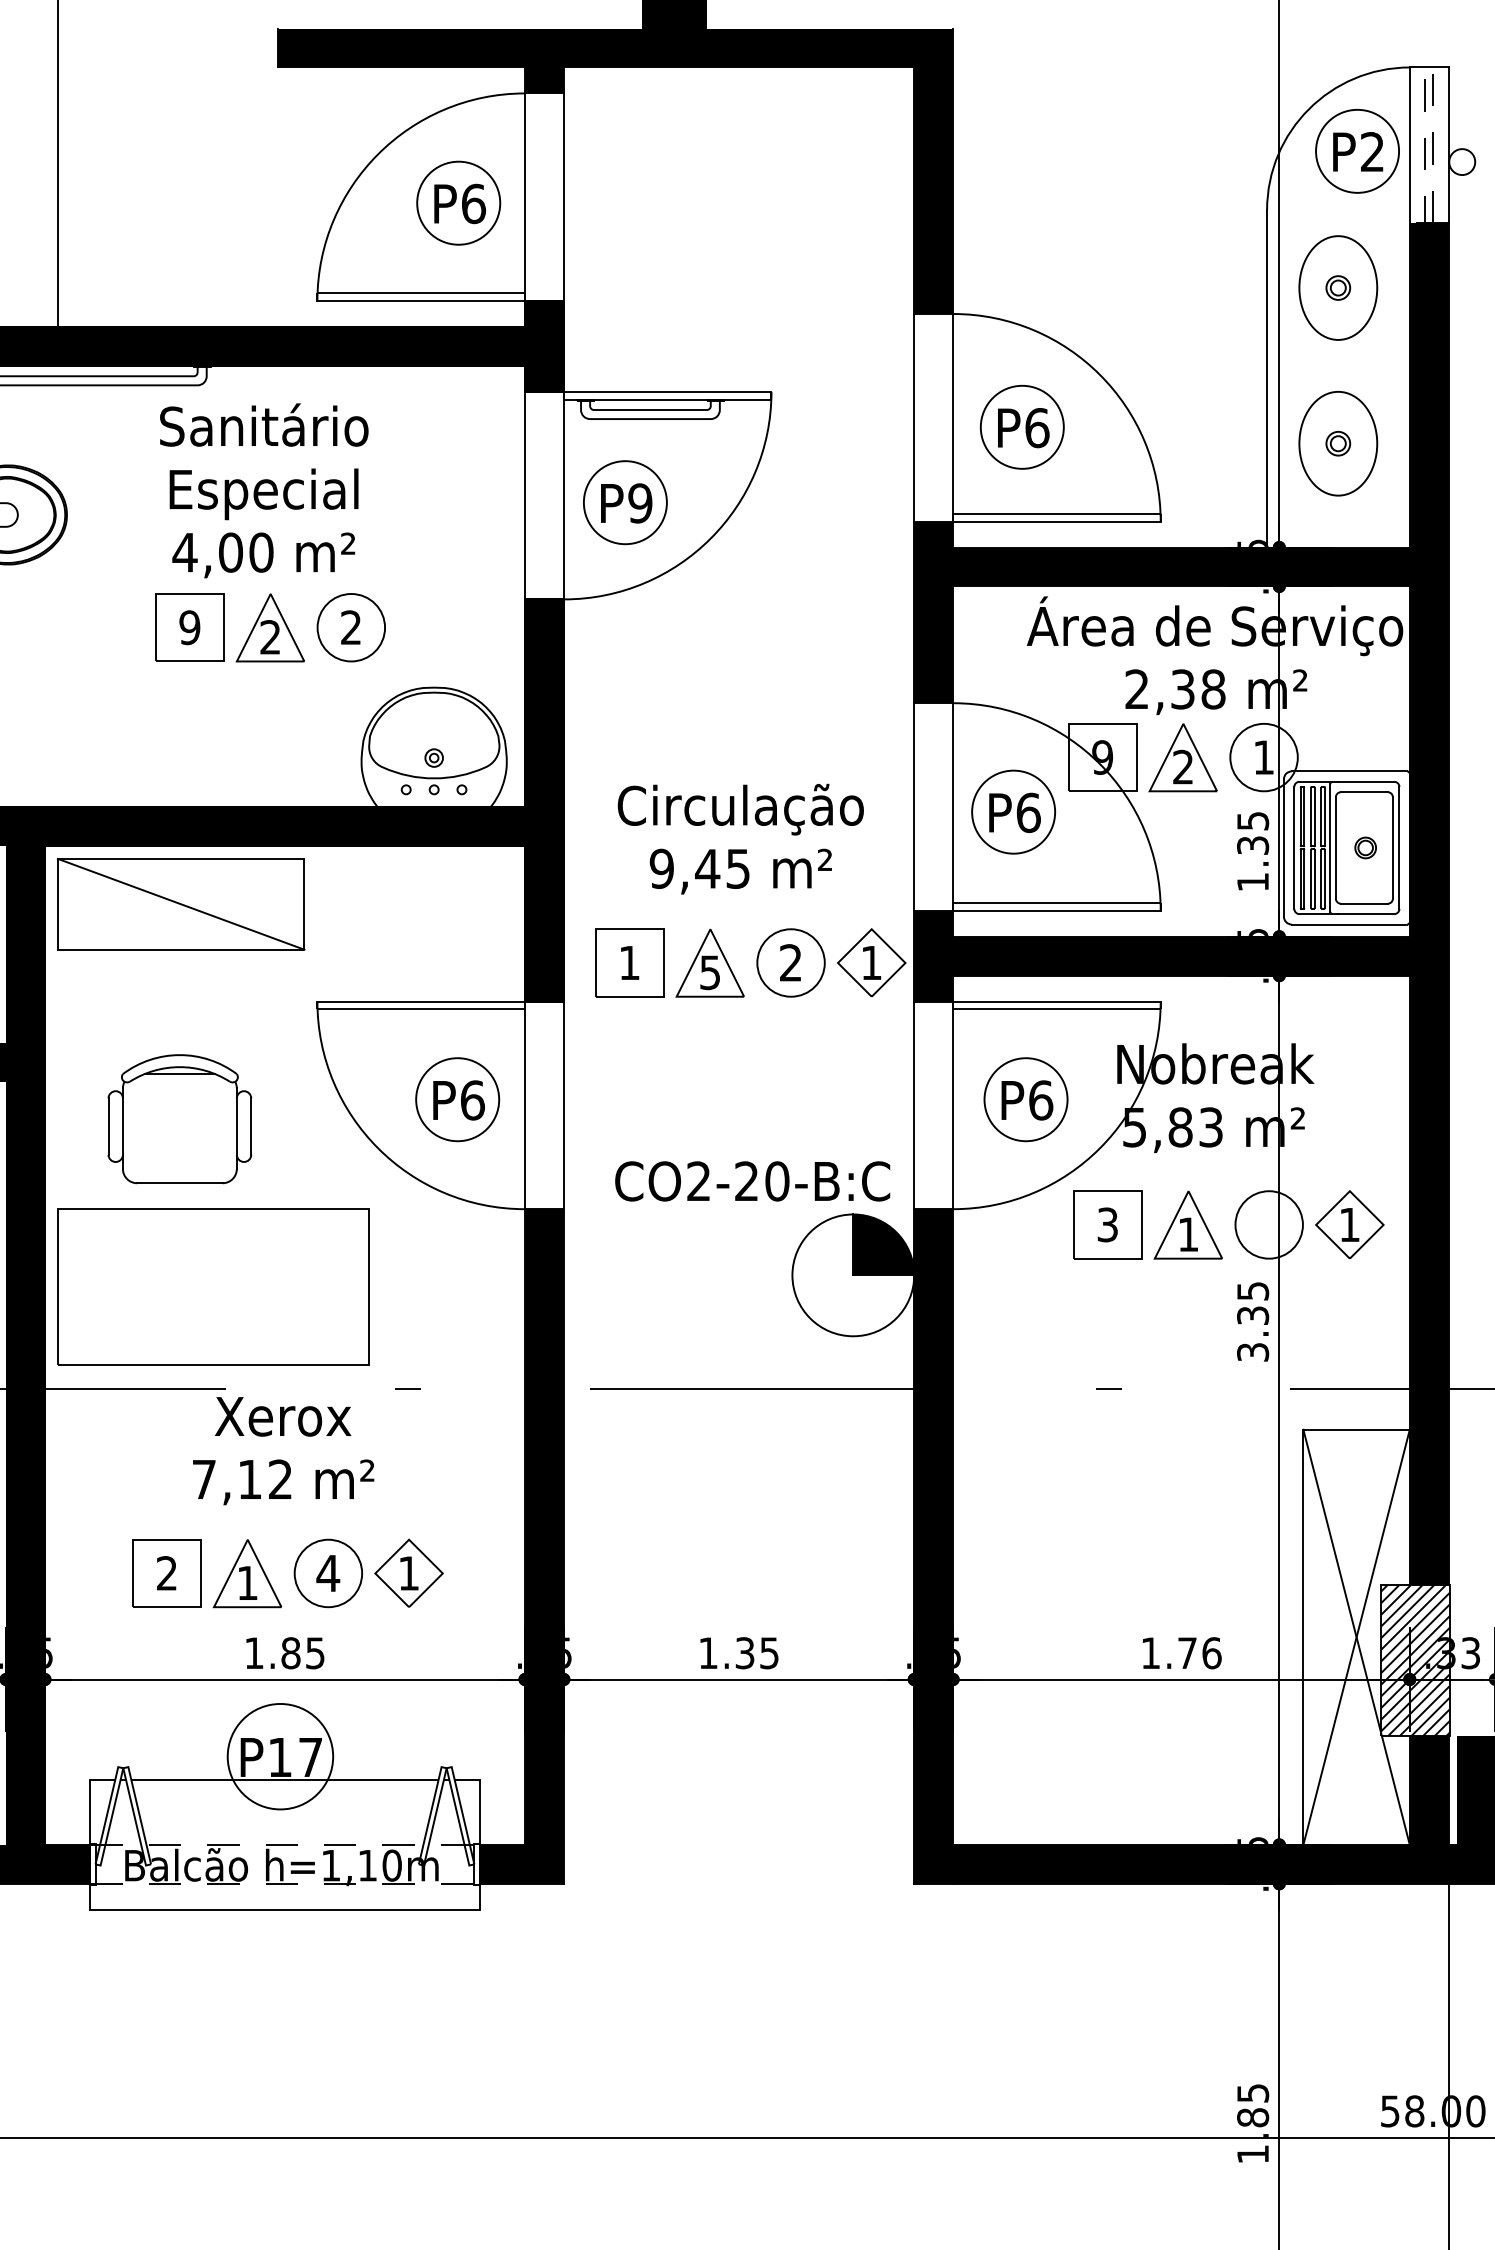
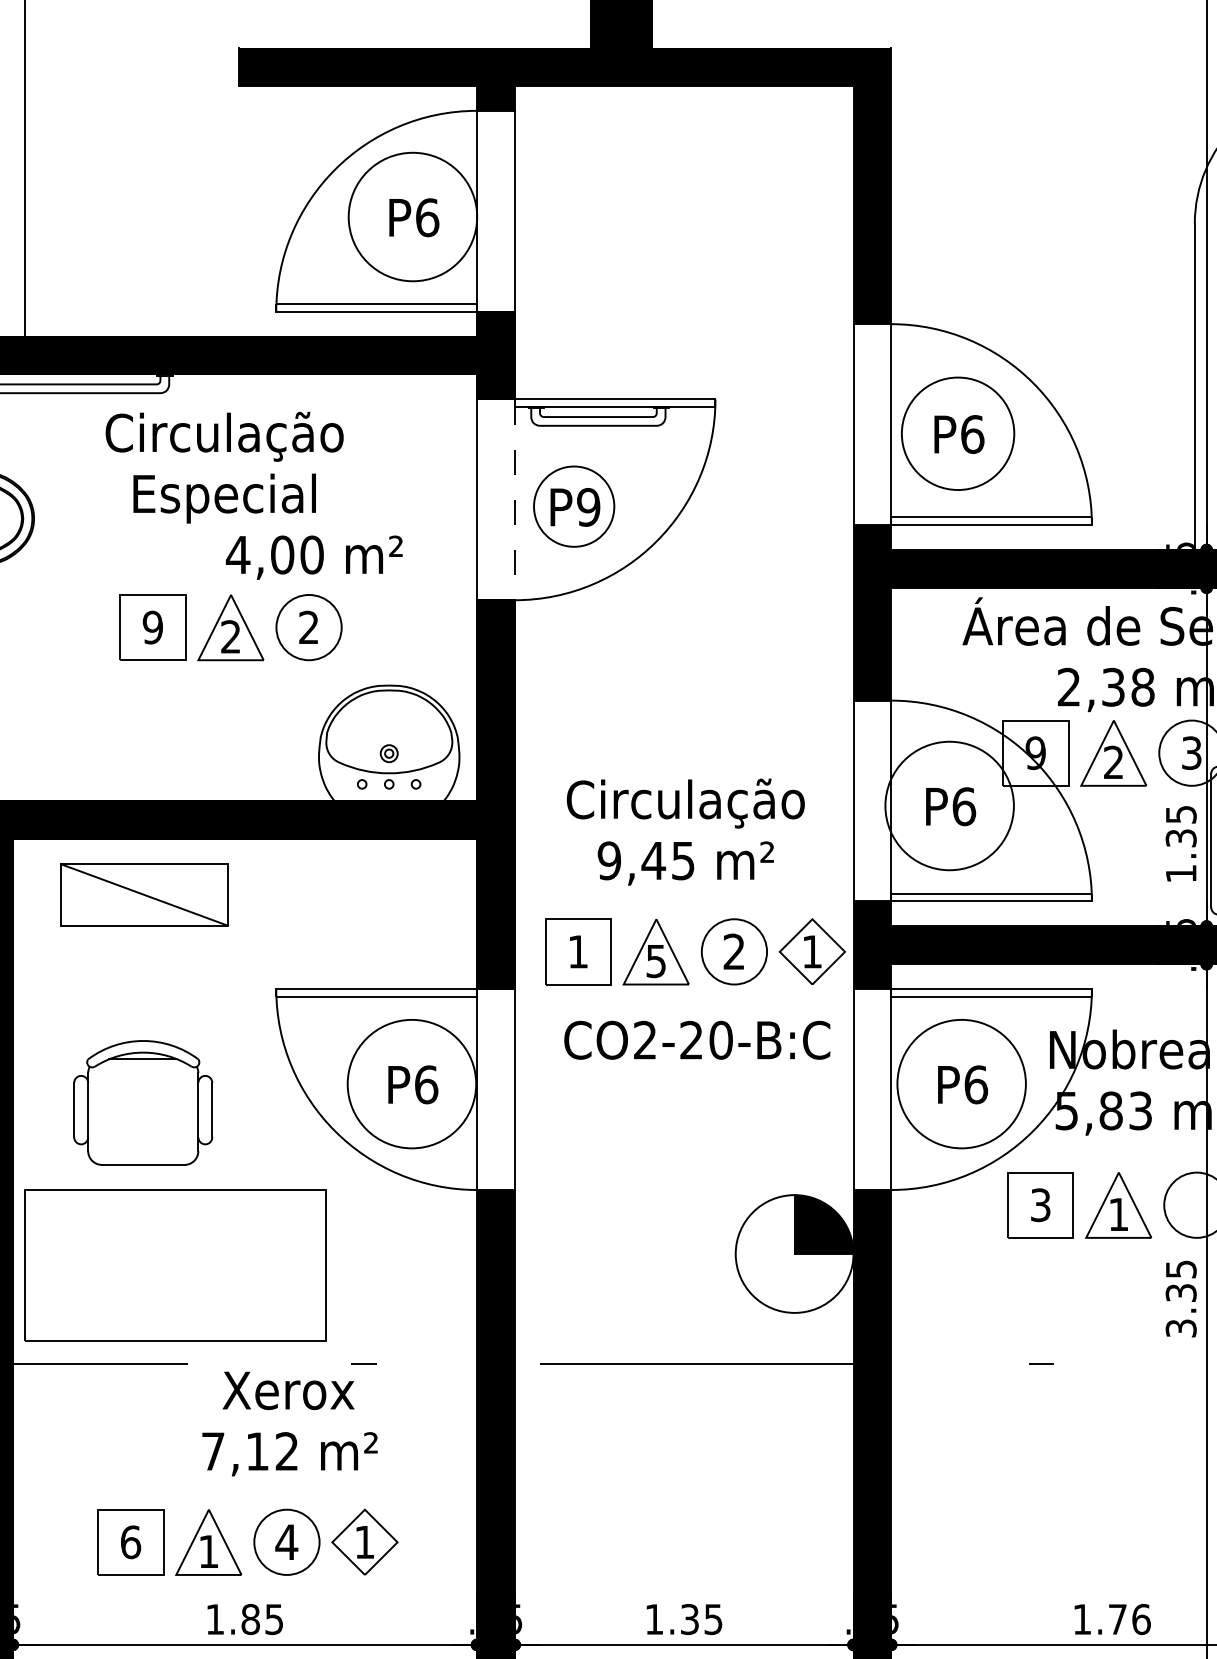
circle: (458, 202) -> (412, 216), size x1.6
circle: (1021, 426) -> (957, 432), size x1.4
text: (264, 429) -> (225, 435), Sanitário -> Circulação
line: (563, 495) -> (514, 499), solid -> dashed
text: (263, 555) -> (314, 557), moved
text: (1263, 757) -> (1191, 753), 1 -> 3
circle: (1013, 811) -> (949, 805), size x1.6
part: (181, 903) -> (144, 894), size x0.7
circle: (457, 1099) -> (411, 1083), size x1.6
circle: (1025, 1099) -> (961, 1083), size x1.6
text: (752, 1181) -> (697, 1040), moved
text: (283, 1416) -> (288, 1390), moved
text: (283, 1482) -> (289, 1454), moved
text: (166, 1573) -> (130, 1542), 2 -> 6

